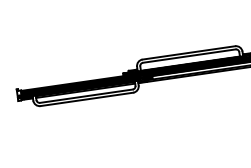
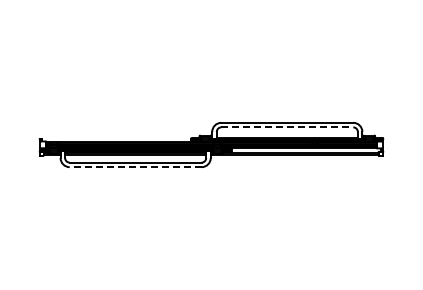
line: (189, 56) -> (287, 127), solid -> dashed
line: (86, 99) -> (135, 167), solid -> dashed

